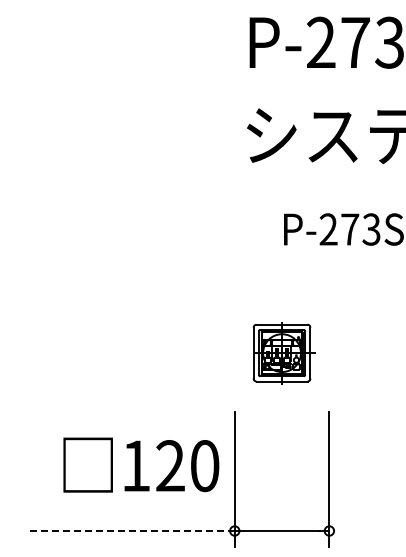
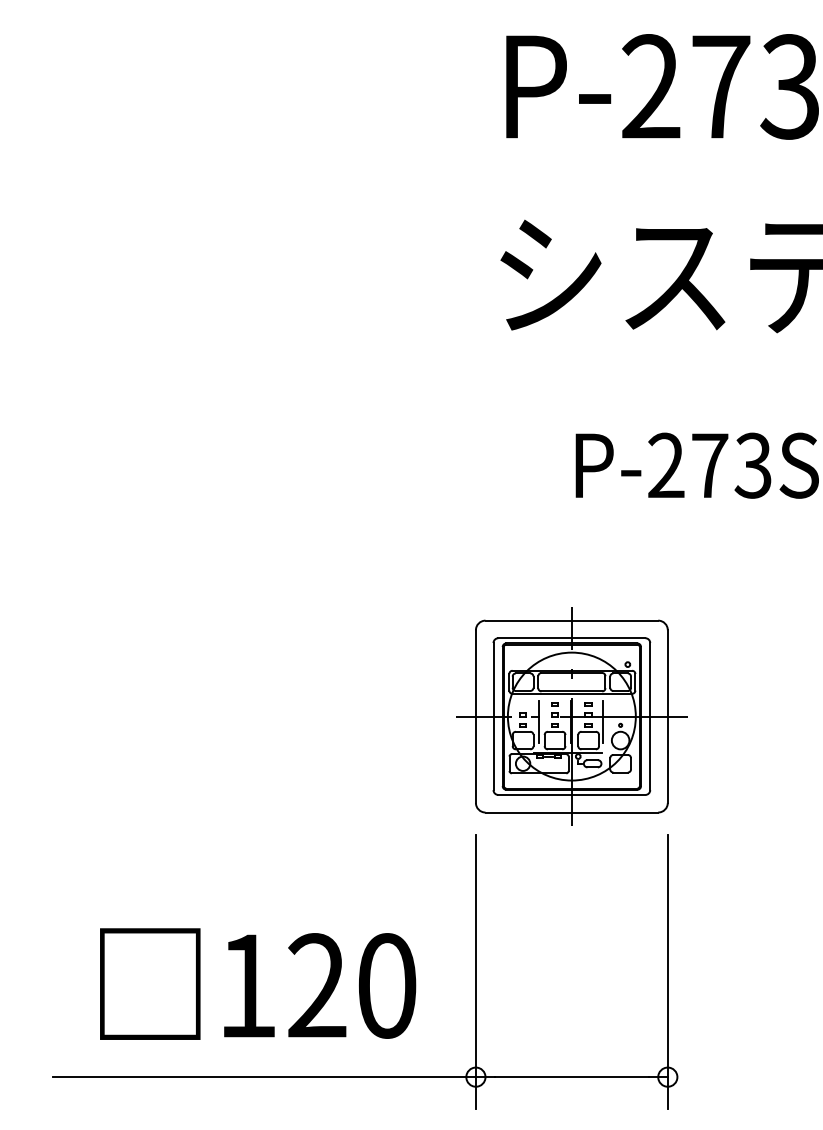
part: (281, 352) -> (570, 715), size x1.67
text: (141, 464) -> (258, 982), moved
line: (130, 531) -> (264, 1078), dashed -> solid

